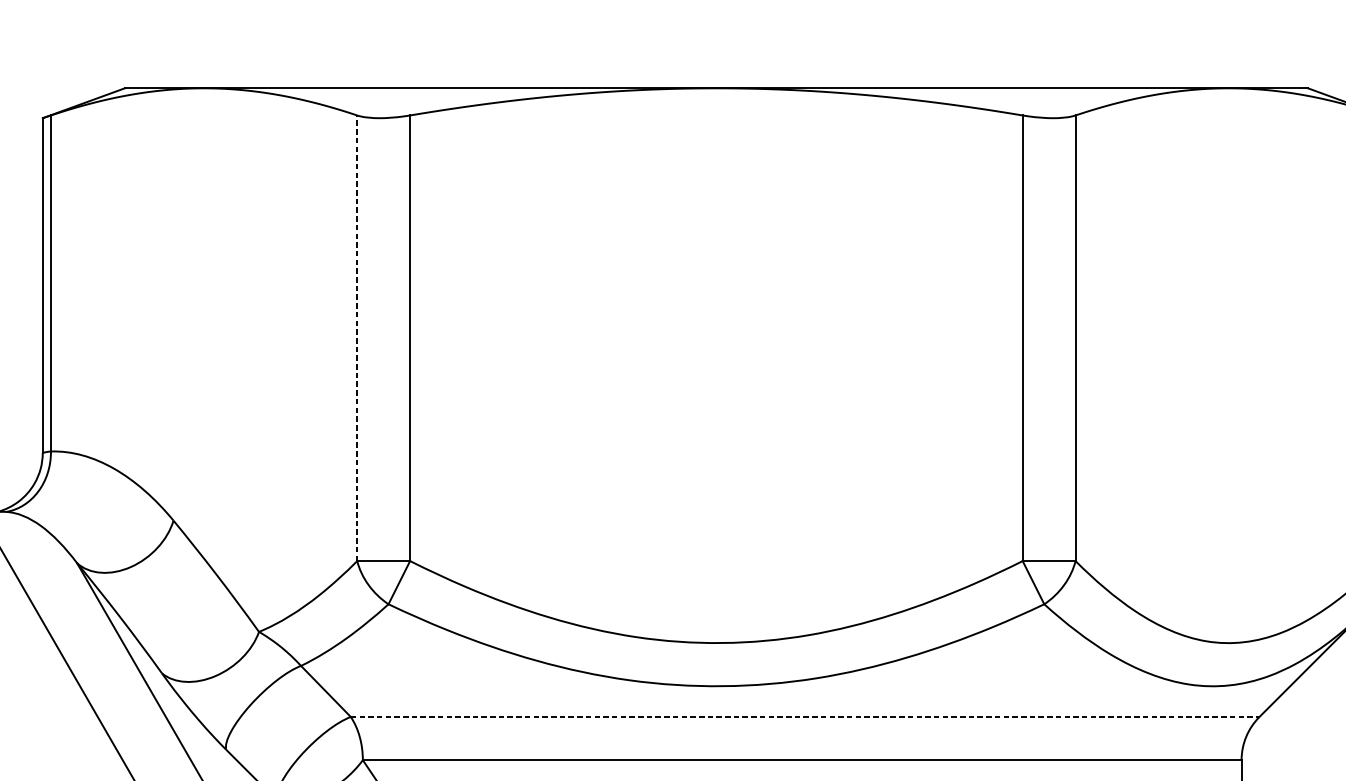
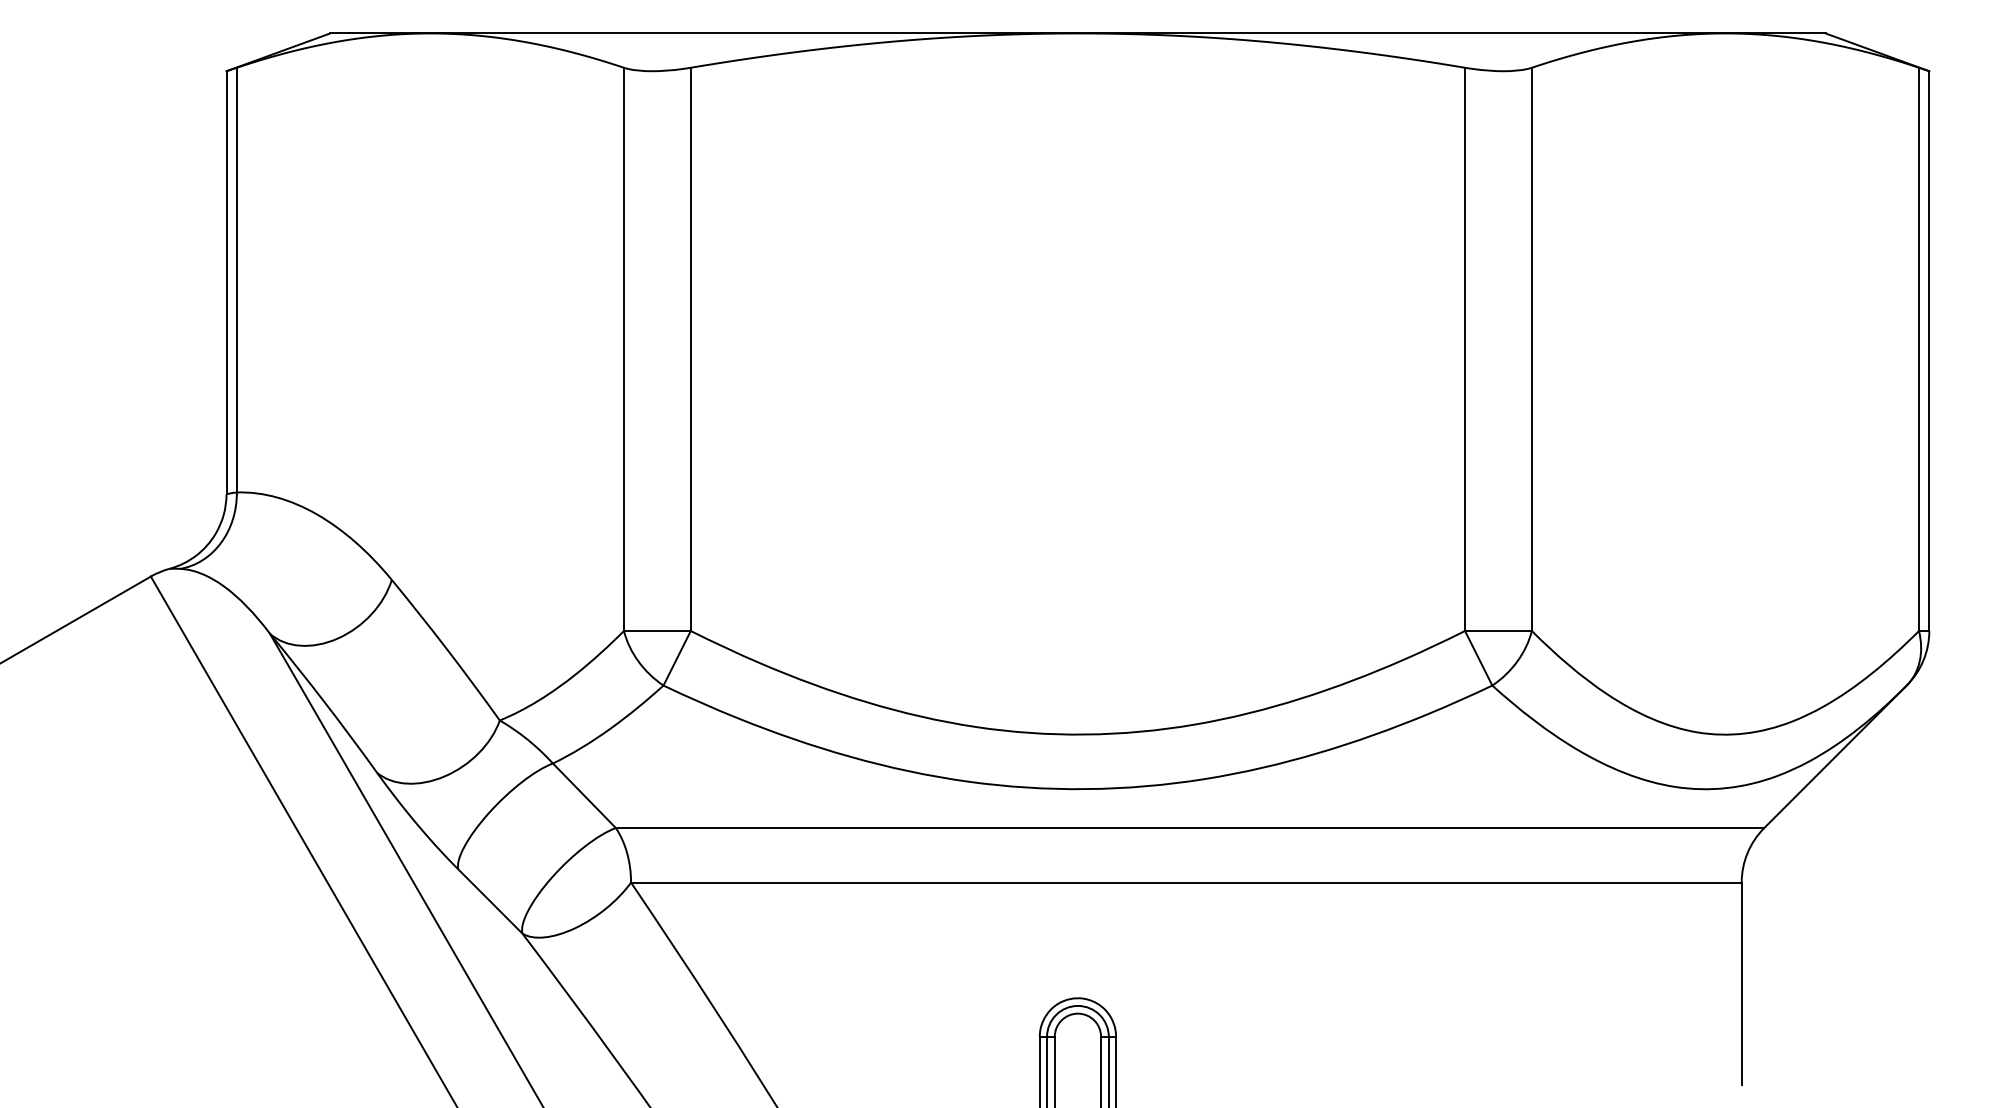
line: (356, 338) -> (623, 349), dashed -> solid
line: (805, 717) -> (1190, 828), dashed -> solid

